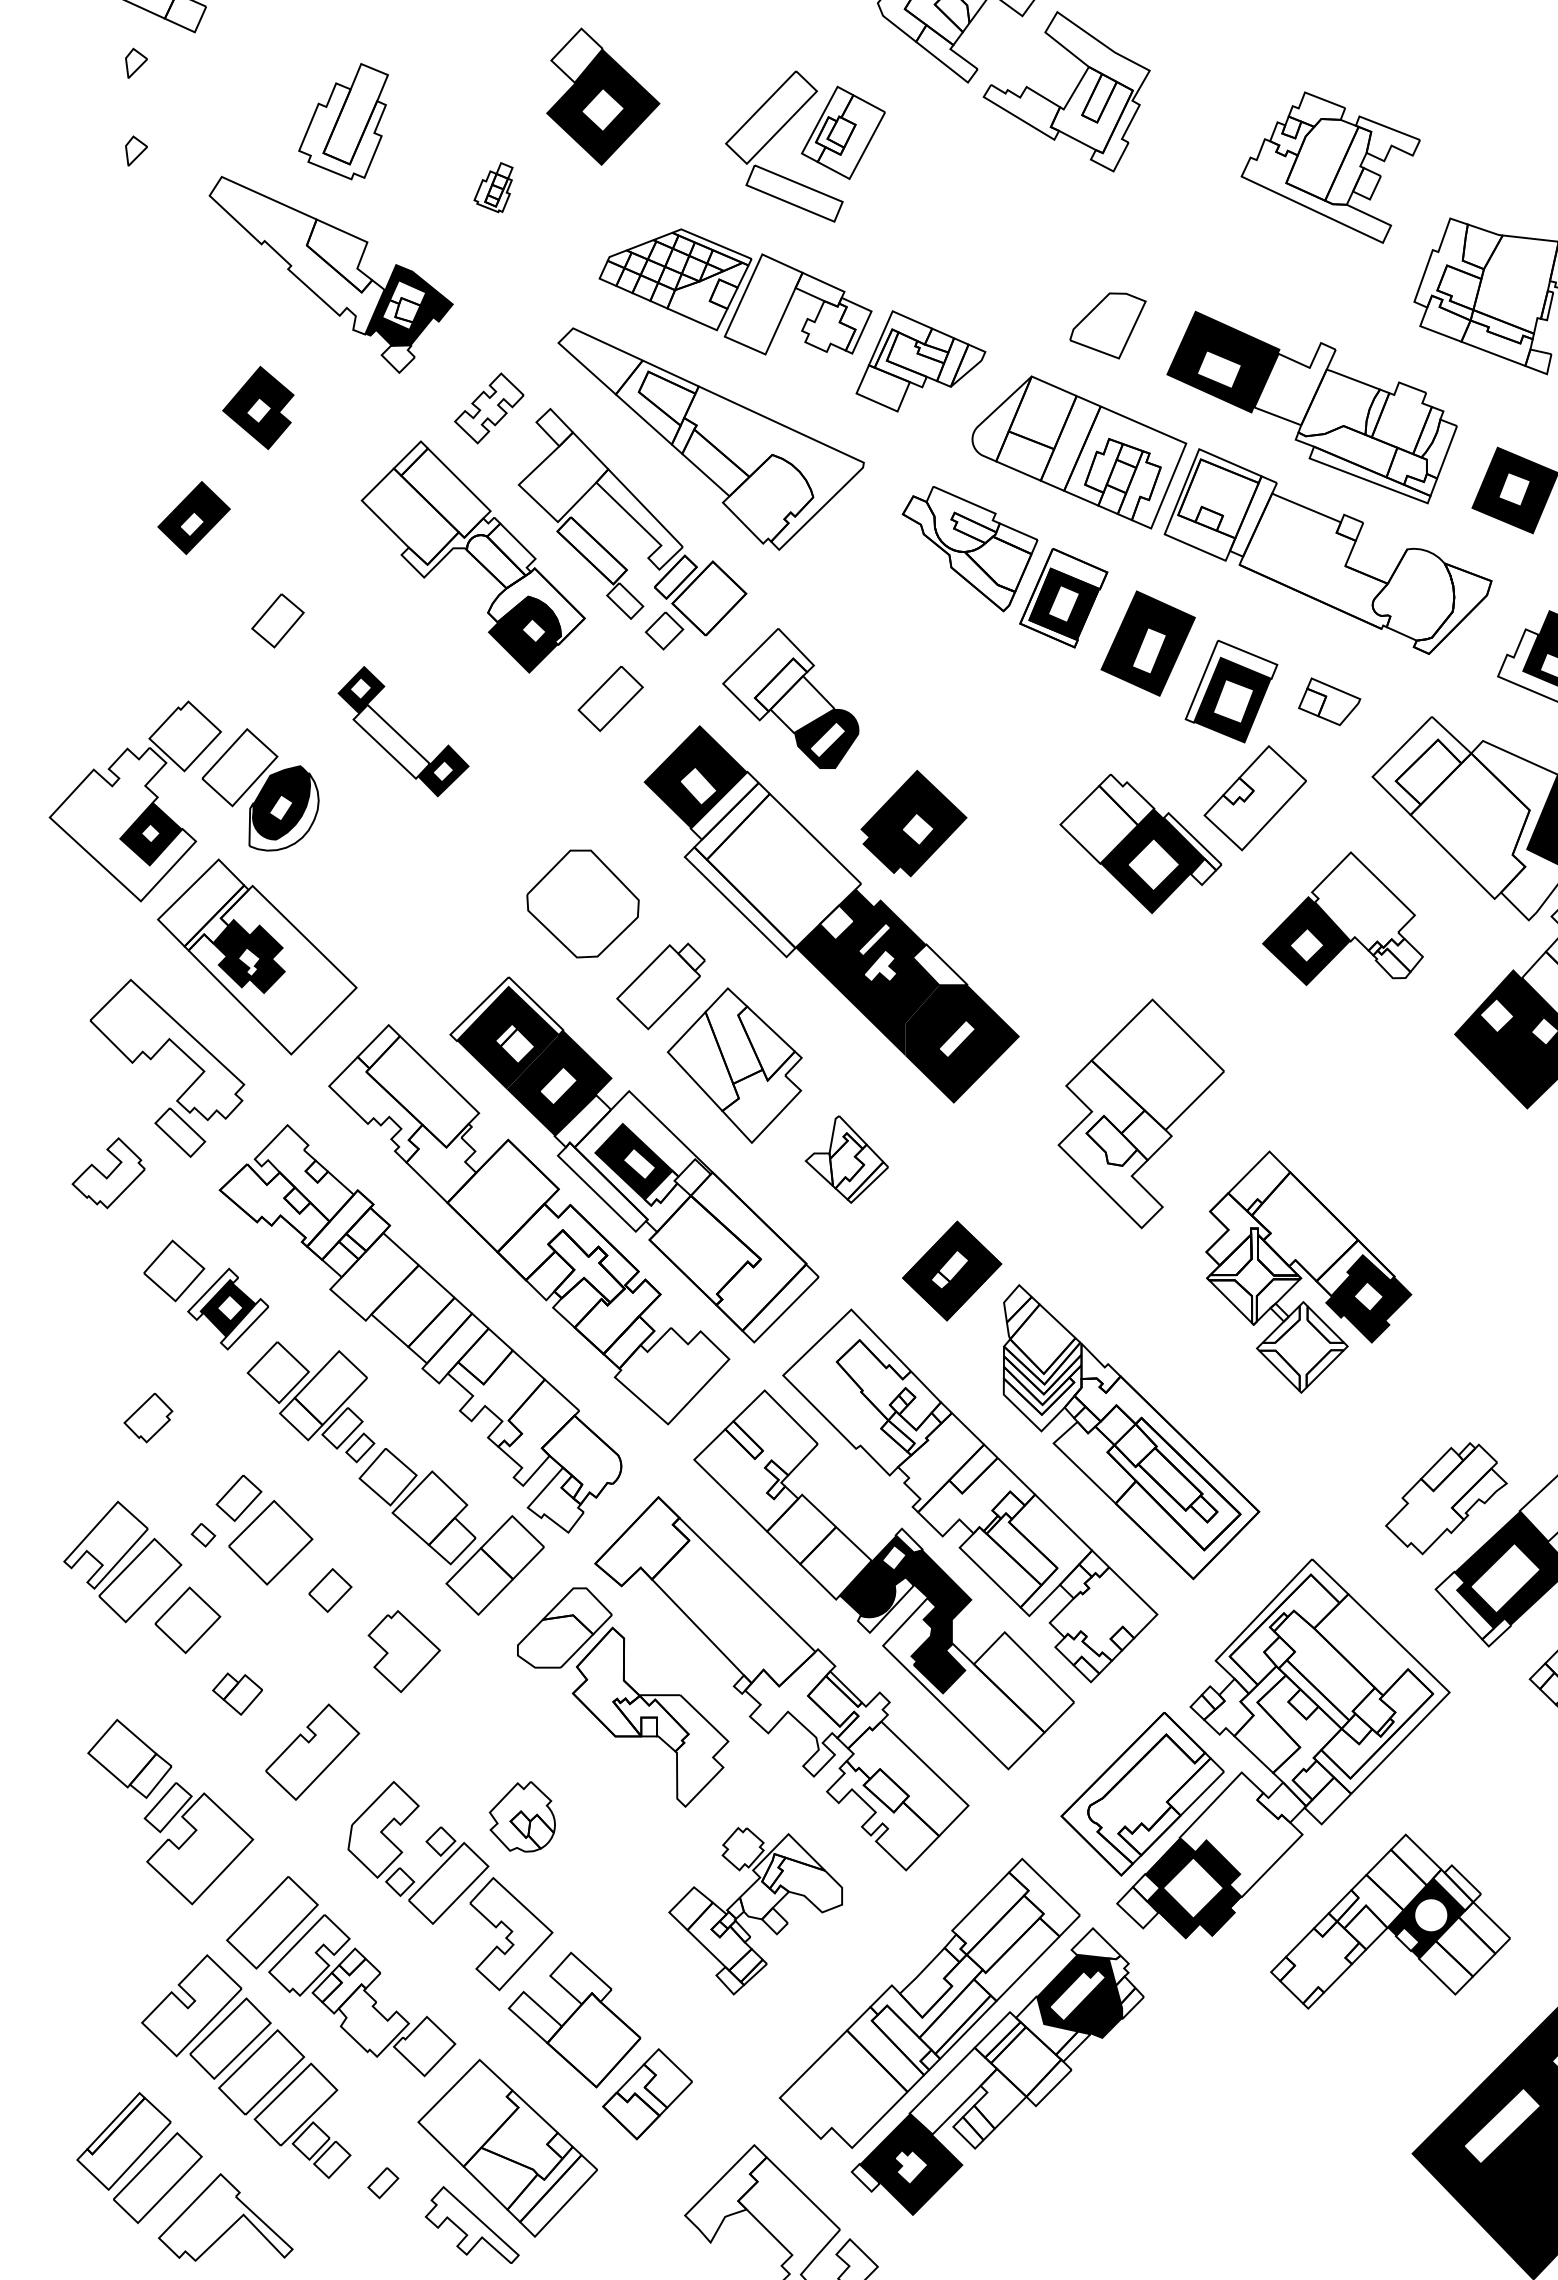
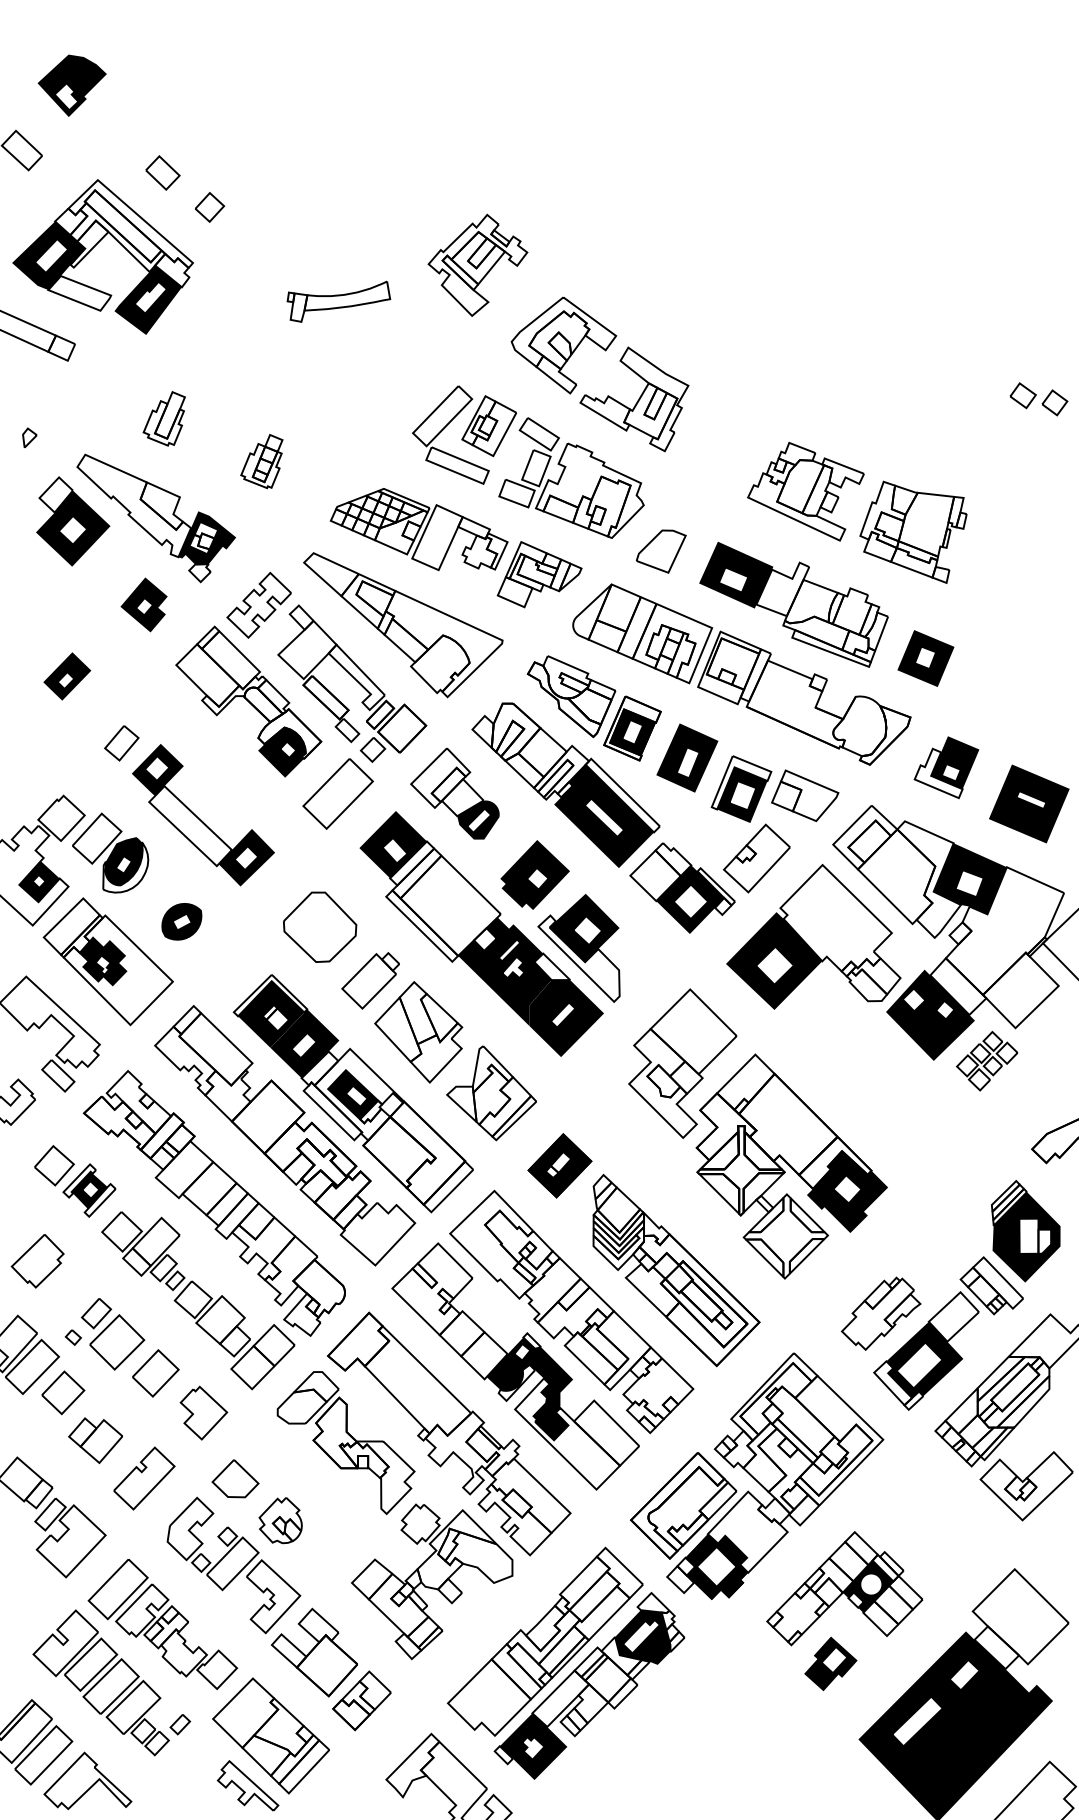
part: (135, 62) -> (29, 380), removed
part: (603, 96) -> (73, 521), moved
part: (342, 121) -> (163, 418), size x0.71
part: (1329, 167) -> (805, 491), moved
part: (492, 187) -> (261, 461), size x1.67
part: (969, 211) -> (571, 477), added
part: (257, 407) -> (143, 604), moved
part: (488, 407) -> (258, 604), size x1.43
part: (960, 684) -> (565, 784), added
part: (609, 698) -> (337, 793), size x1.67
part: (1329, 701) -> (805, 795), size x1.67
part: (403, 731) -> (203, 815), size x1.67
part: (369, 895) -> (181, 921), added
part: (1342, 918) -> (813, 936), size x1.67
part: (980, 936) -> (578, 948), added
part: (846, 1159) -> (491, 1093), size x1.67
part: (1308, 1272) -> (791, 1166), size x1.43
part: (148, 1418) -> (37, 1261), size x1.67
part: (329, 1590) -> (155, 1373), size x1.67
part: (237, 1693) -> (95, 1440), size x1.67
part: (452, 1752) -> (235, 1478), added
part: (756, 1910) -> (432, 1581), size x1.43
part: (1368, 2036) -> (830, 1663), added
part: (383, 2182) -> (180, 1724), moved

